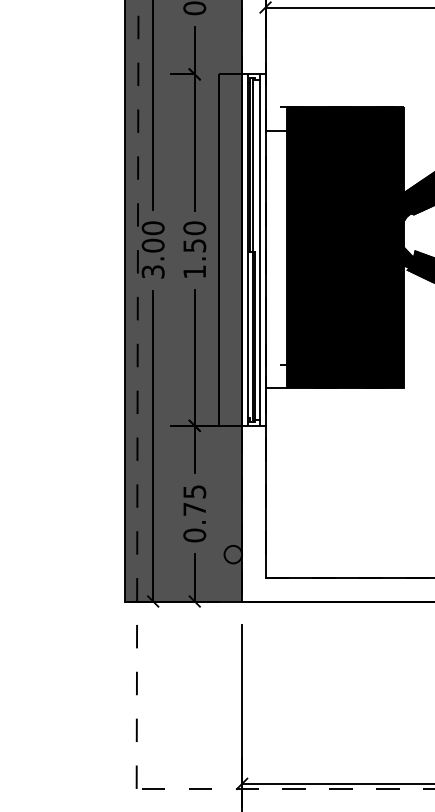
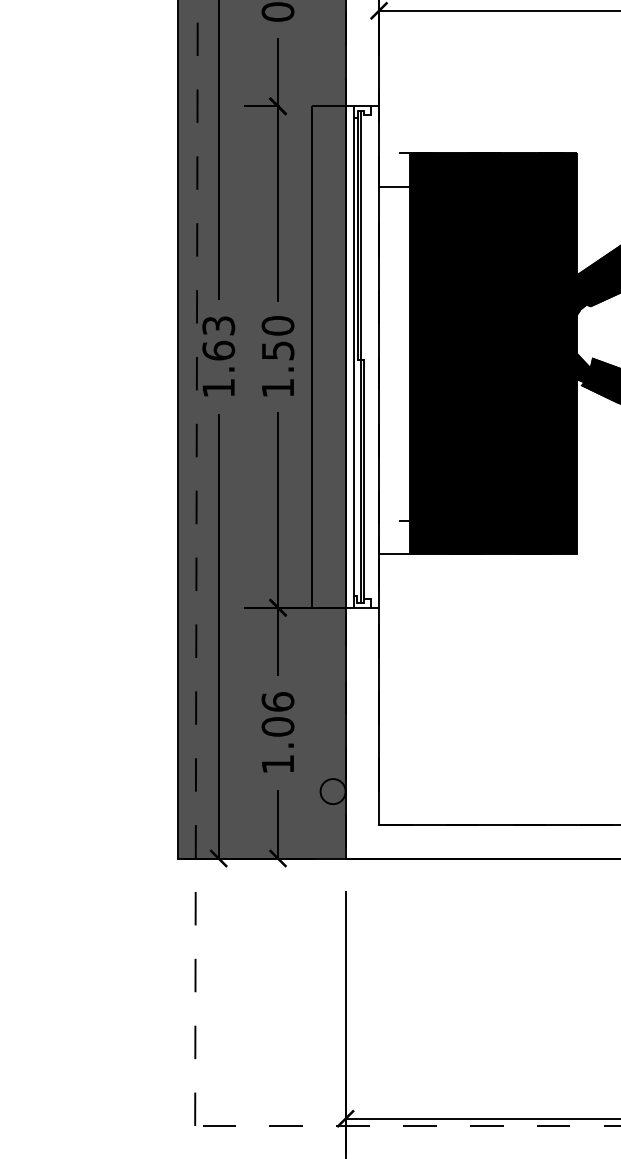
text: (153, 249) -> (218, 356), 3.00 -> 1.63
line: (259, 249) -> (370, 356), removed
text: (194, 513) -> (277, 732), 0.75 -> 1.06

